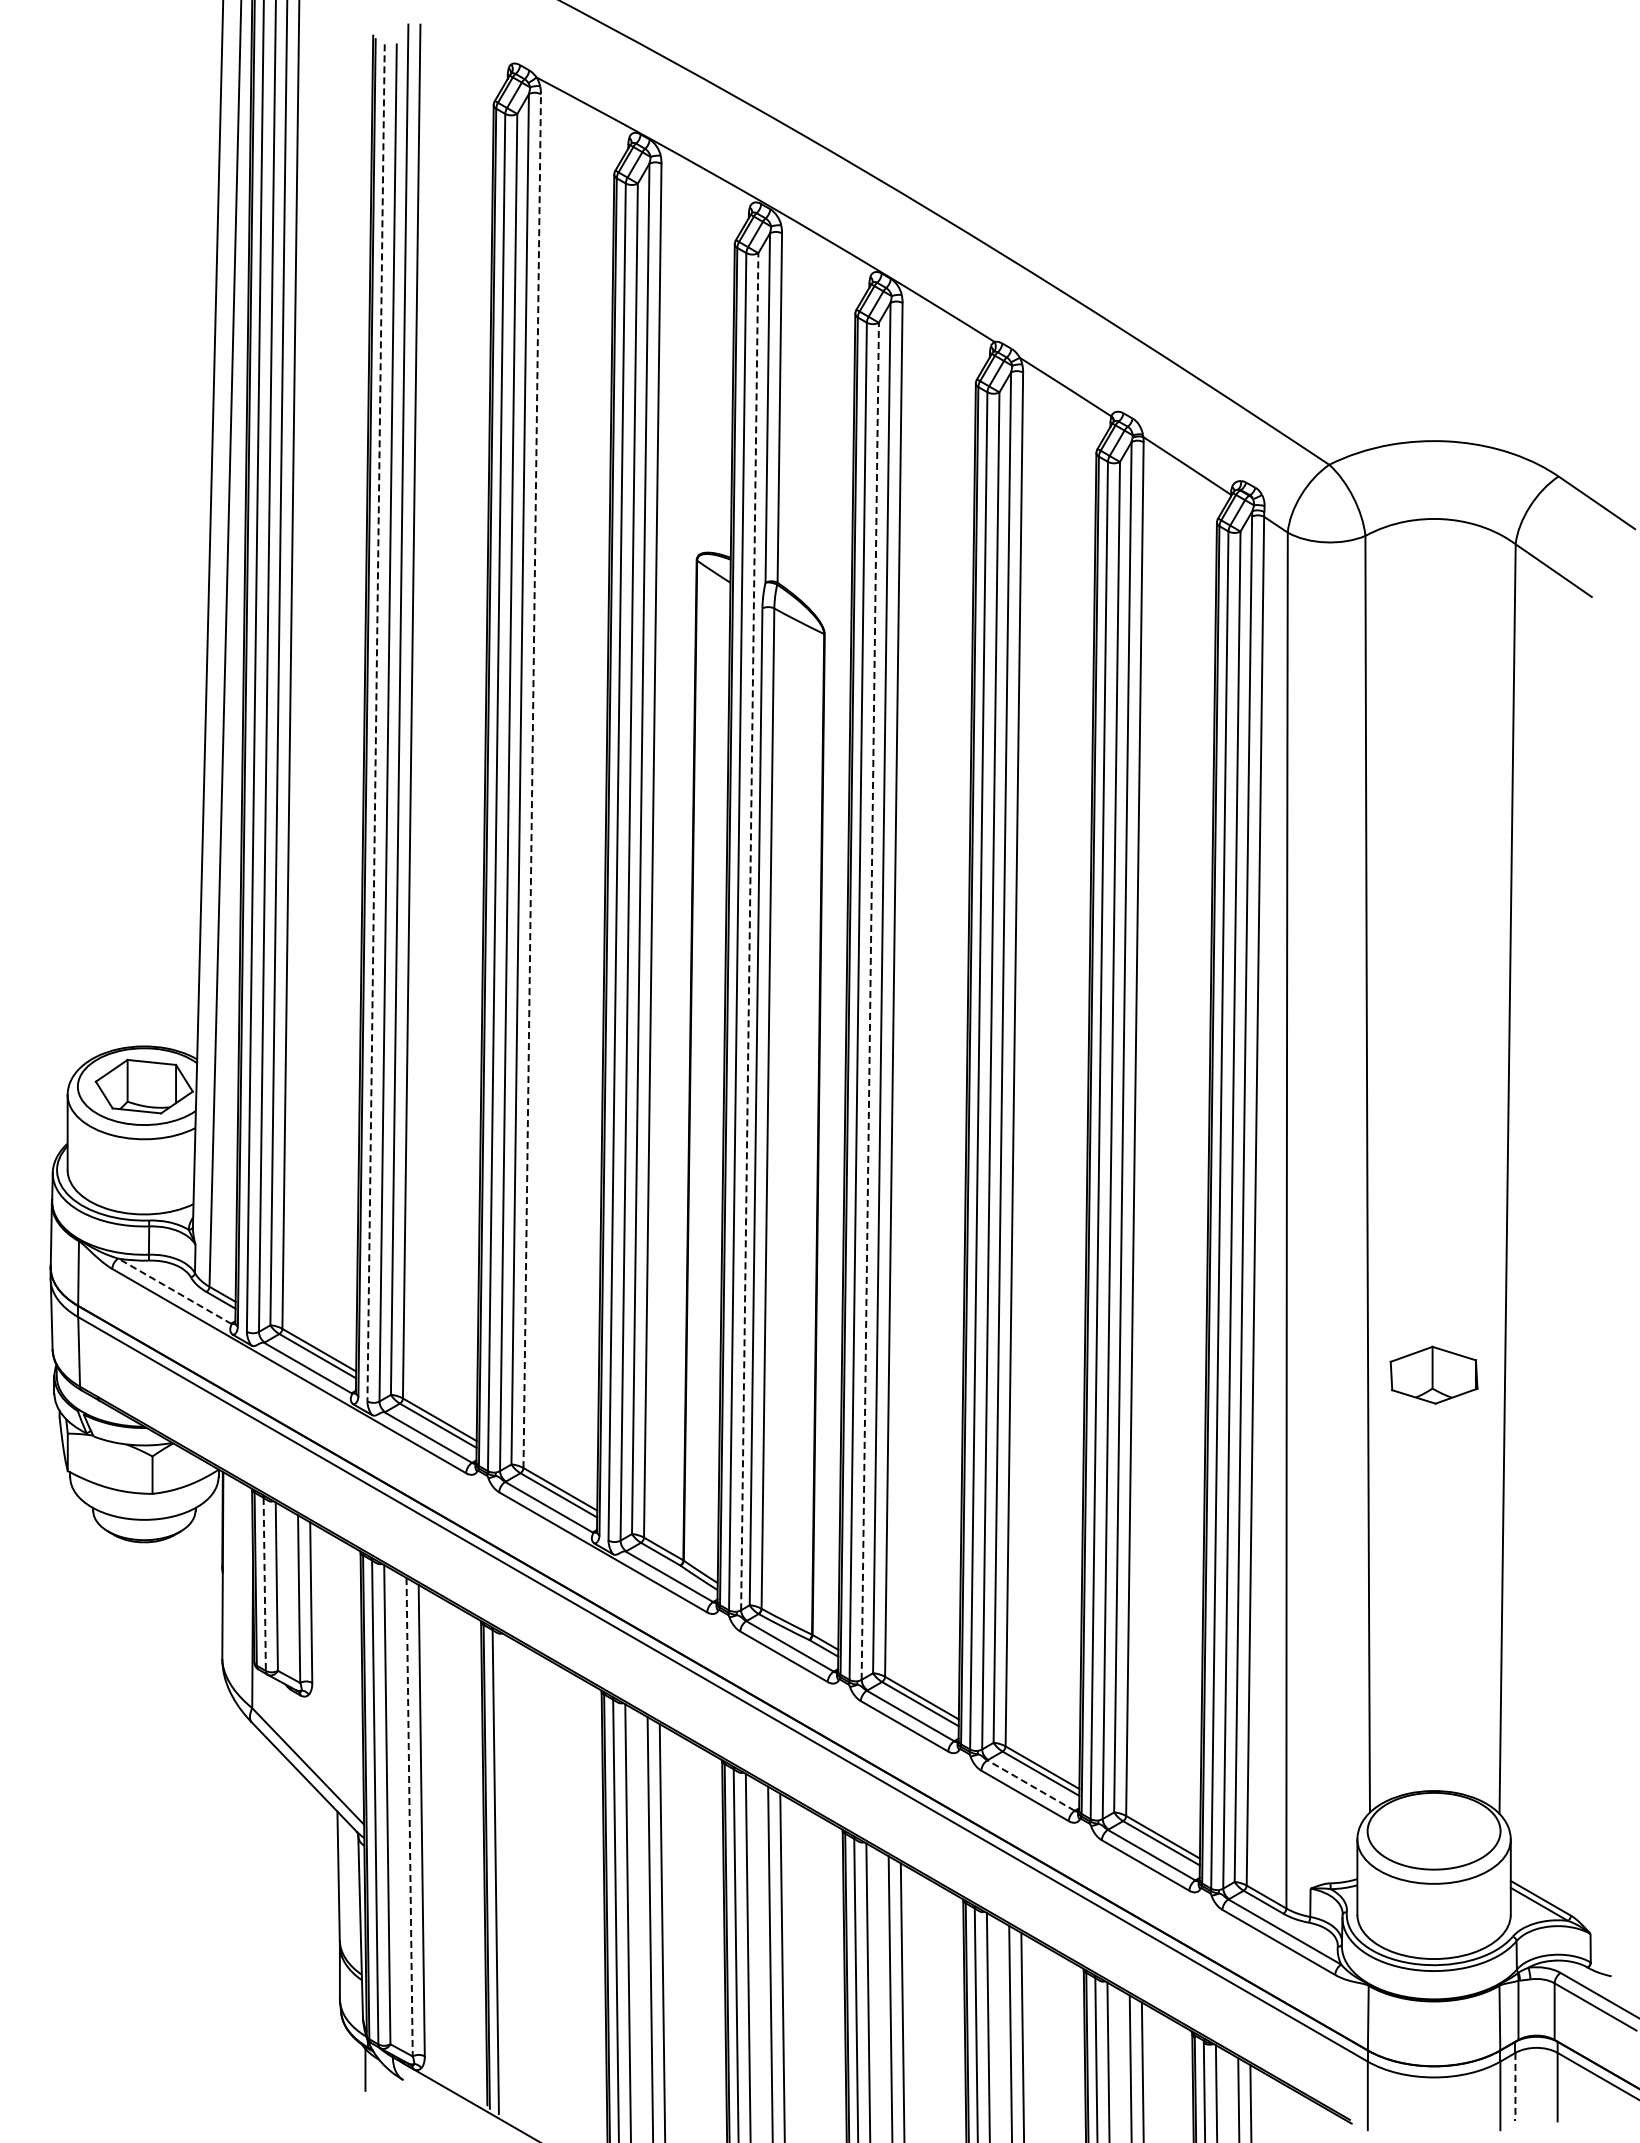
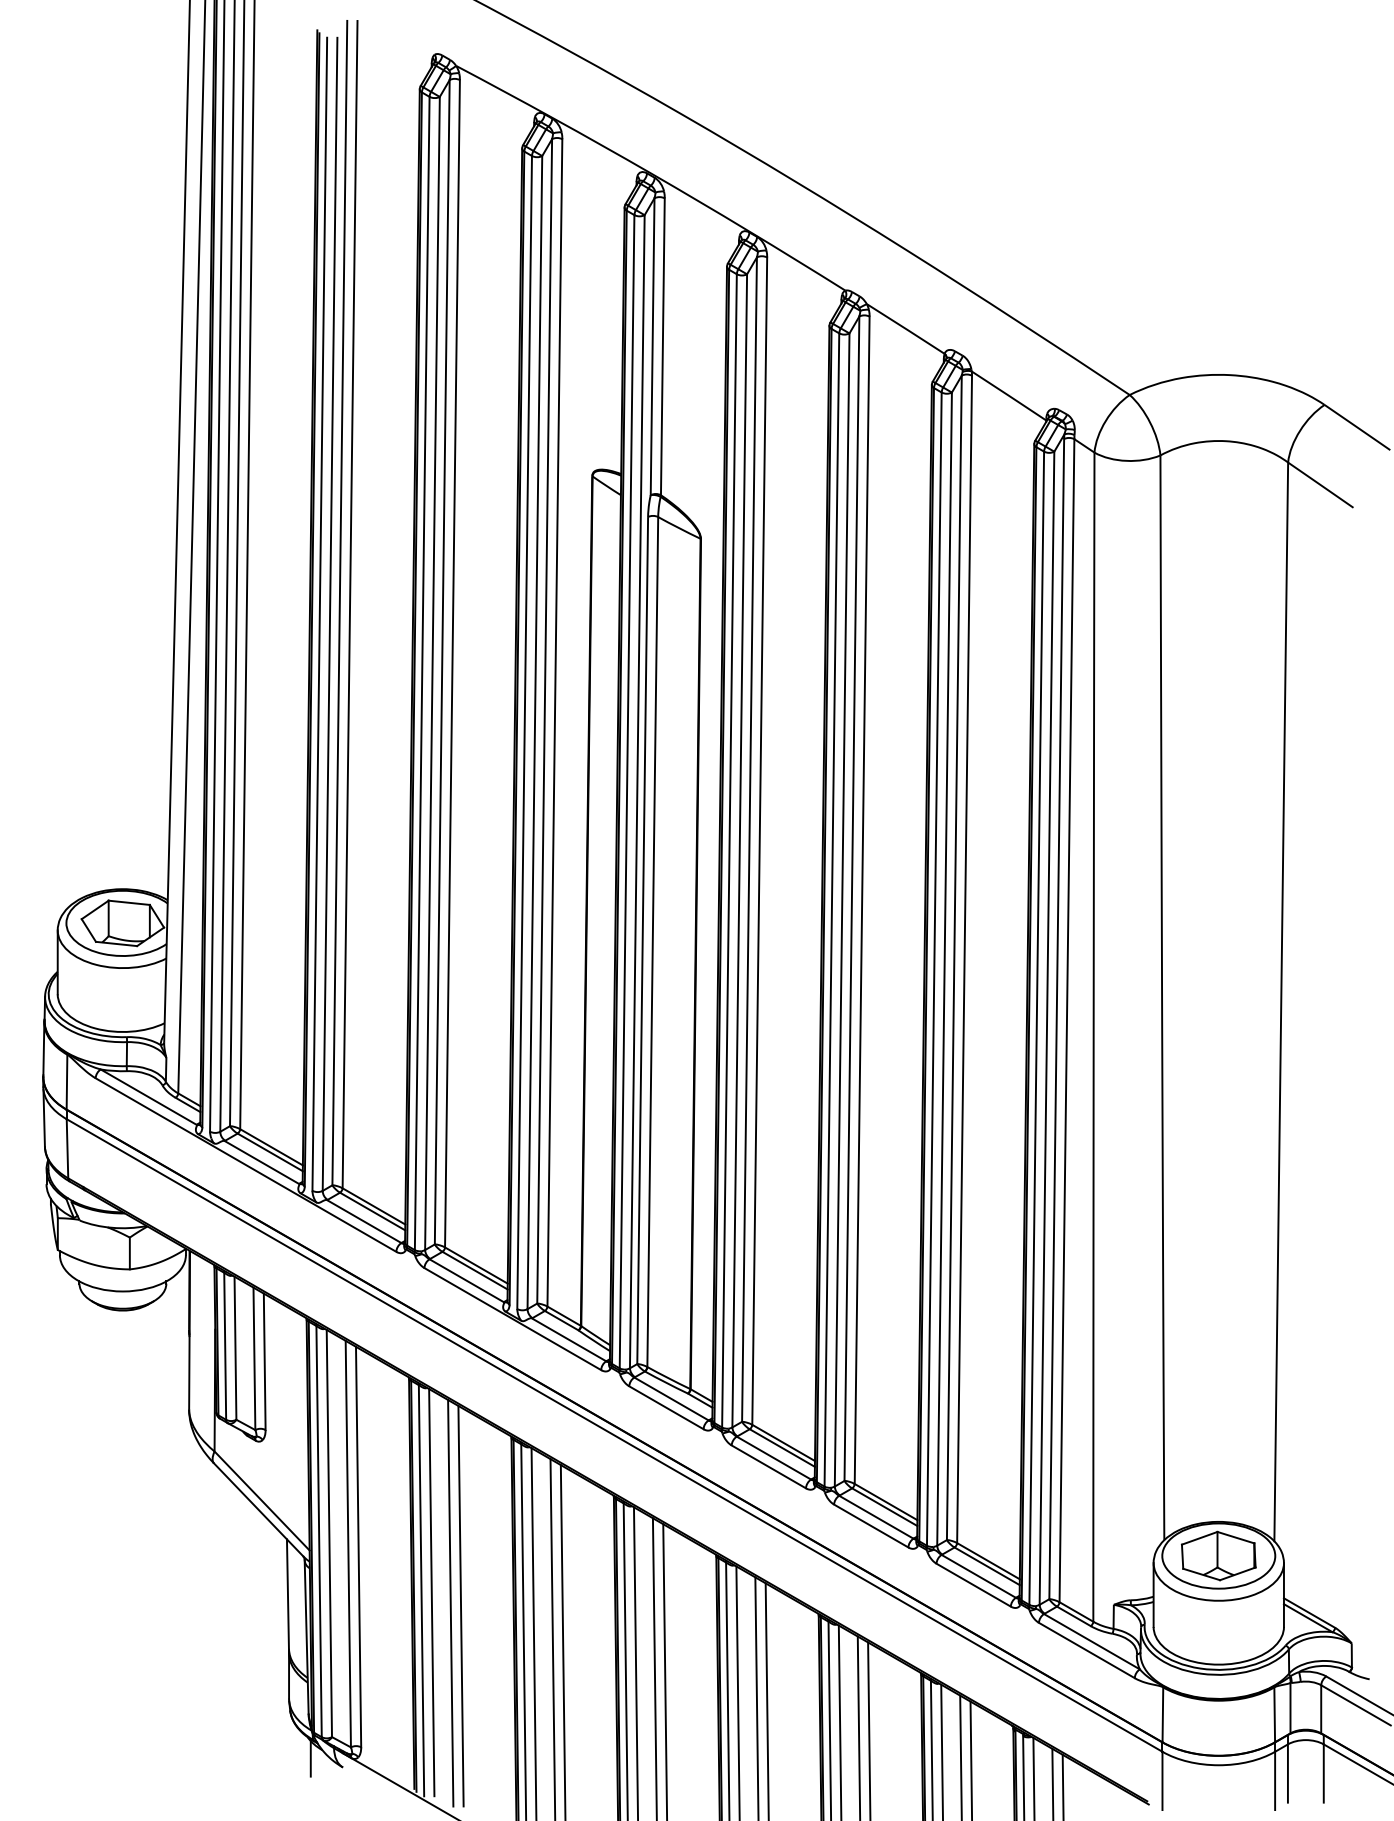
line: (376, 722) -> (320, 613), dashed -> solid
line: (532, 781) -> (452, 664), dashed -> solid
line: (749, 931) -> (637, 791), dashed -> solid
line: (870, 1001) -> (739, 851), dashed -> solid
line: (174, 1291) -> (148, 1097), dashed -> solid
part: (1433, 1374) -> (1218, 1555), moved
line: (264, 1584) -> (224, 1346), dashed -> solid
line: (1030, 1785) -> (875, 1517), dashed -> solid
line: (409, 1817) -> (348, 1544), dashed -> solid
line: (507, 1873) -> (431, 1591), added
line: (530, 1886) -> (451, 1603), added
line: (542, 1889) -> (461, 1605), added
line: (1515, 2087) -> (1287, 1773), dashed -> solid

